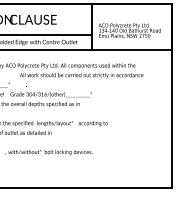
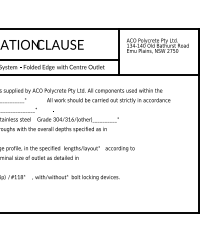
text: (129, 30) -> (157, 45), moved

